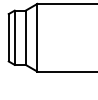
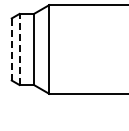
line: (8, 37) -> (11, 49), solid -> dashed
line: (14, 37) -> (19, 49), solid -> dashed

